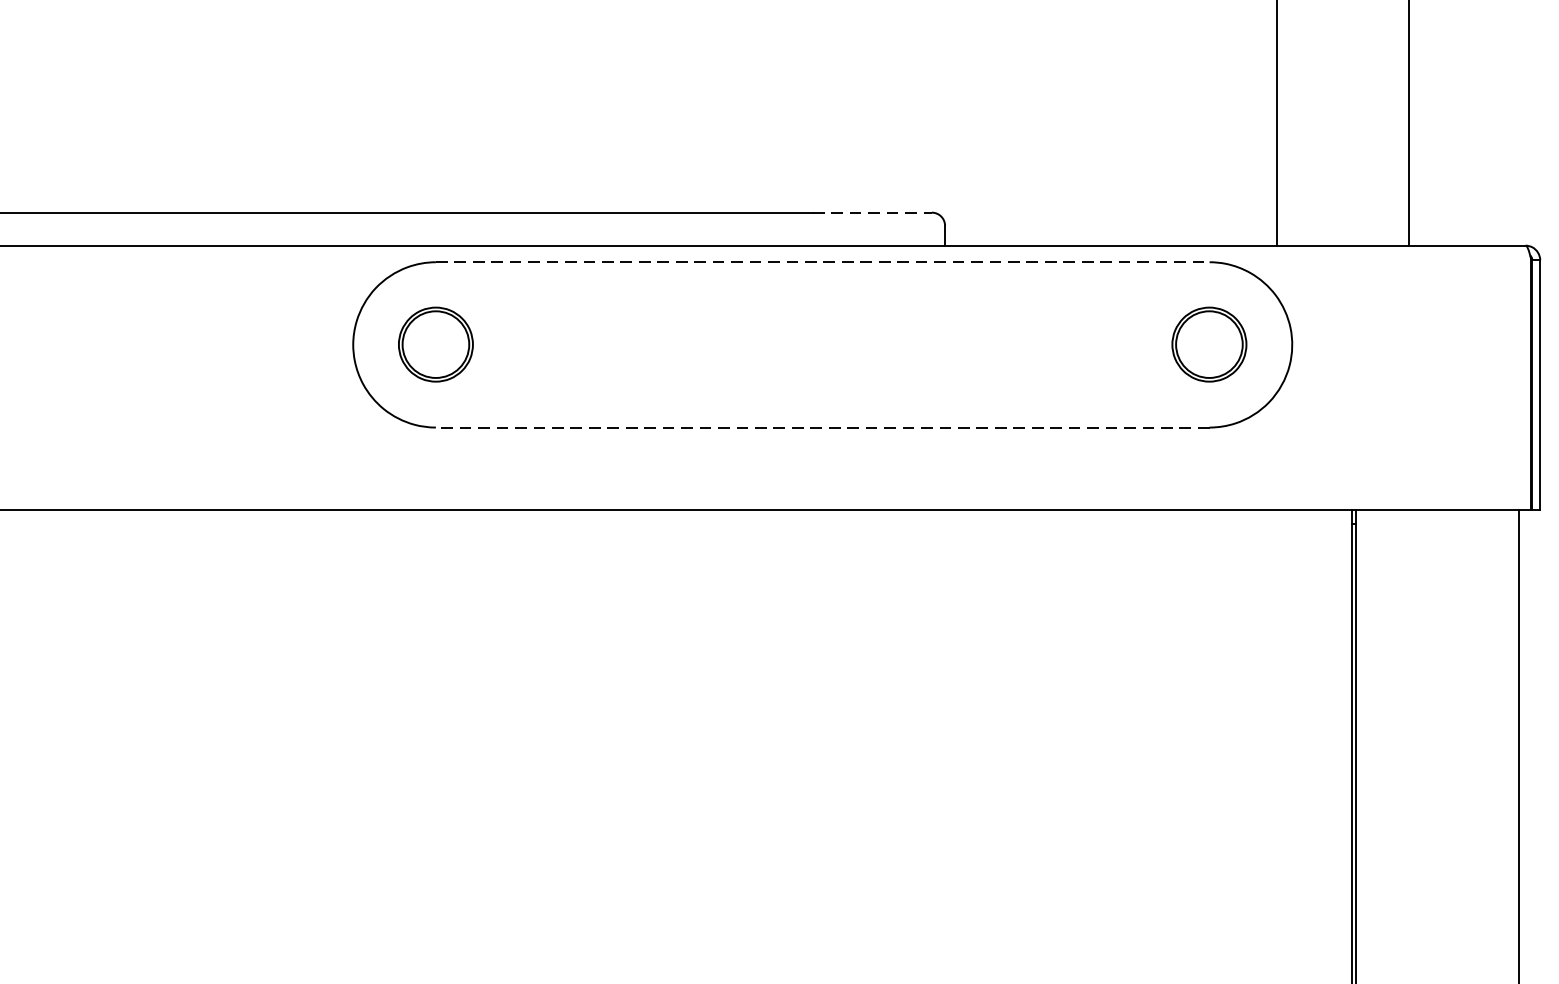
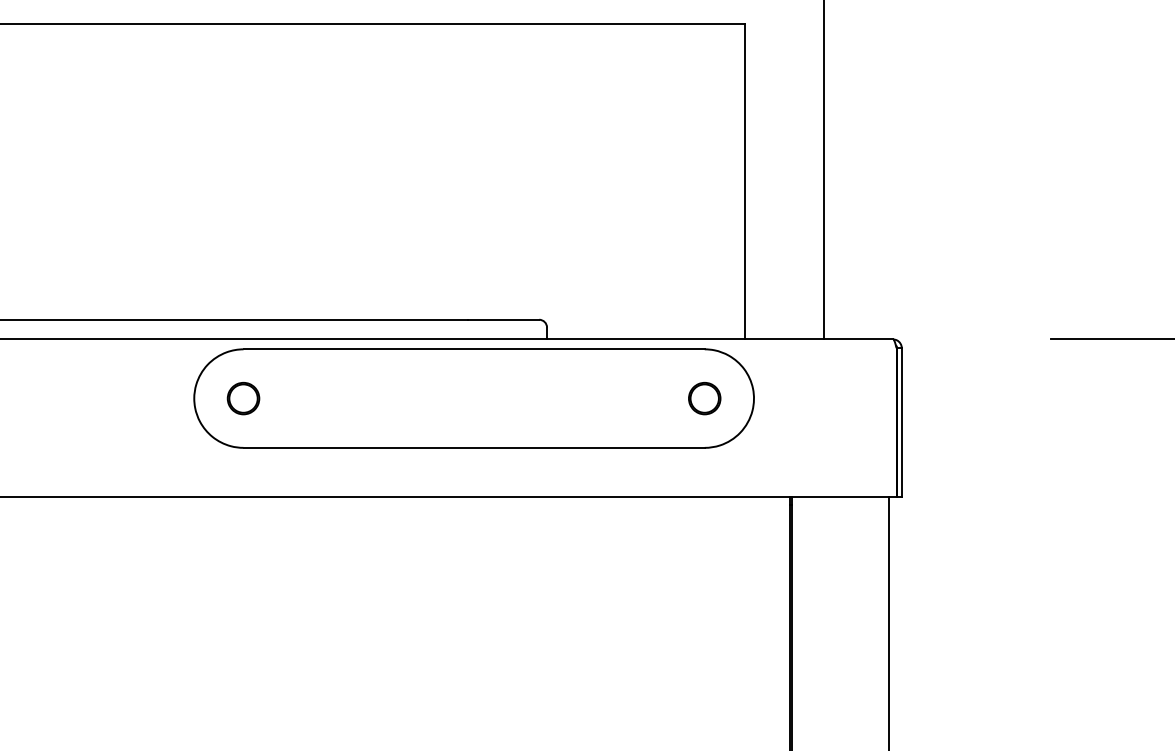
line: (873, 212) -> (504, 319), dashed -> solid
line: (823, 262) -> (474, 349), dashed -> solid
part: (435, 344) -> (243, 398), size x0.71
part: (1209, 344) -> (704, 398), size x0.71
line: (823, 426) -> (474, 447), dashed -> solid

